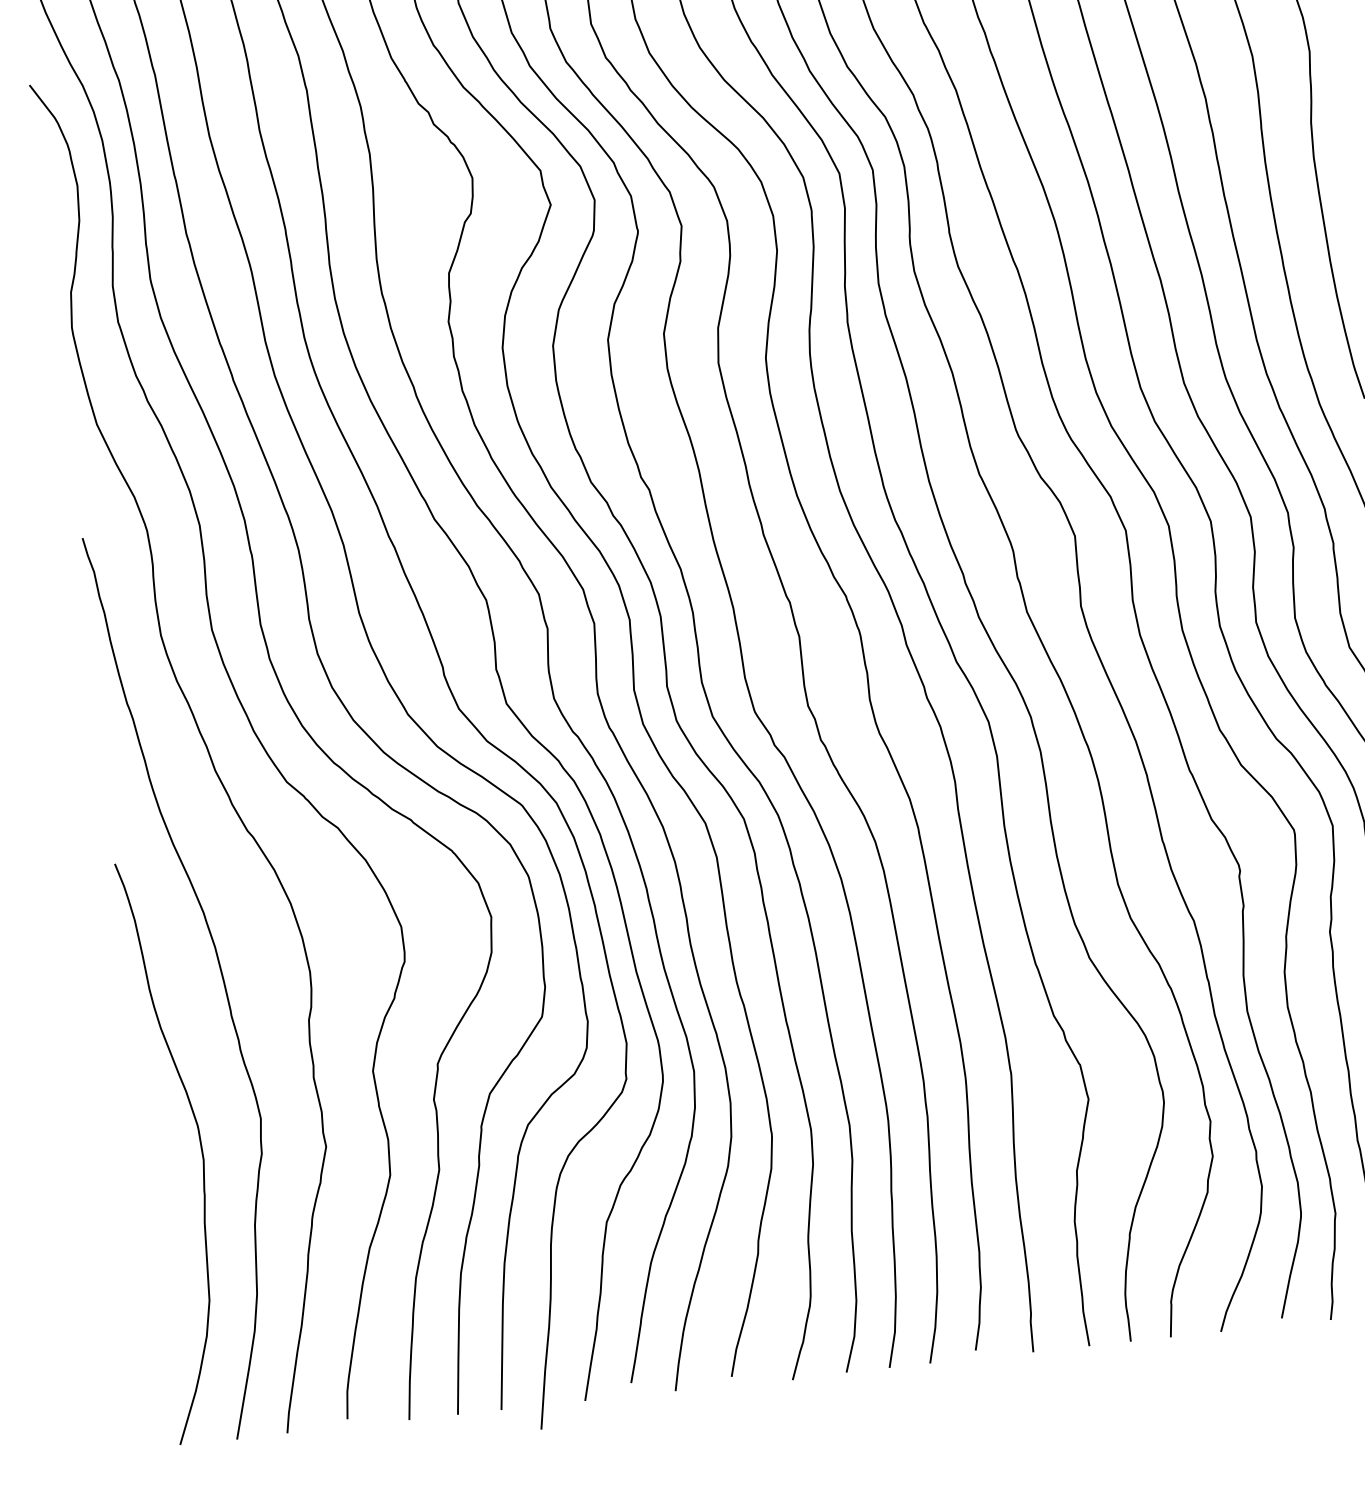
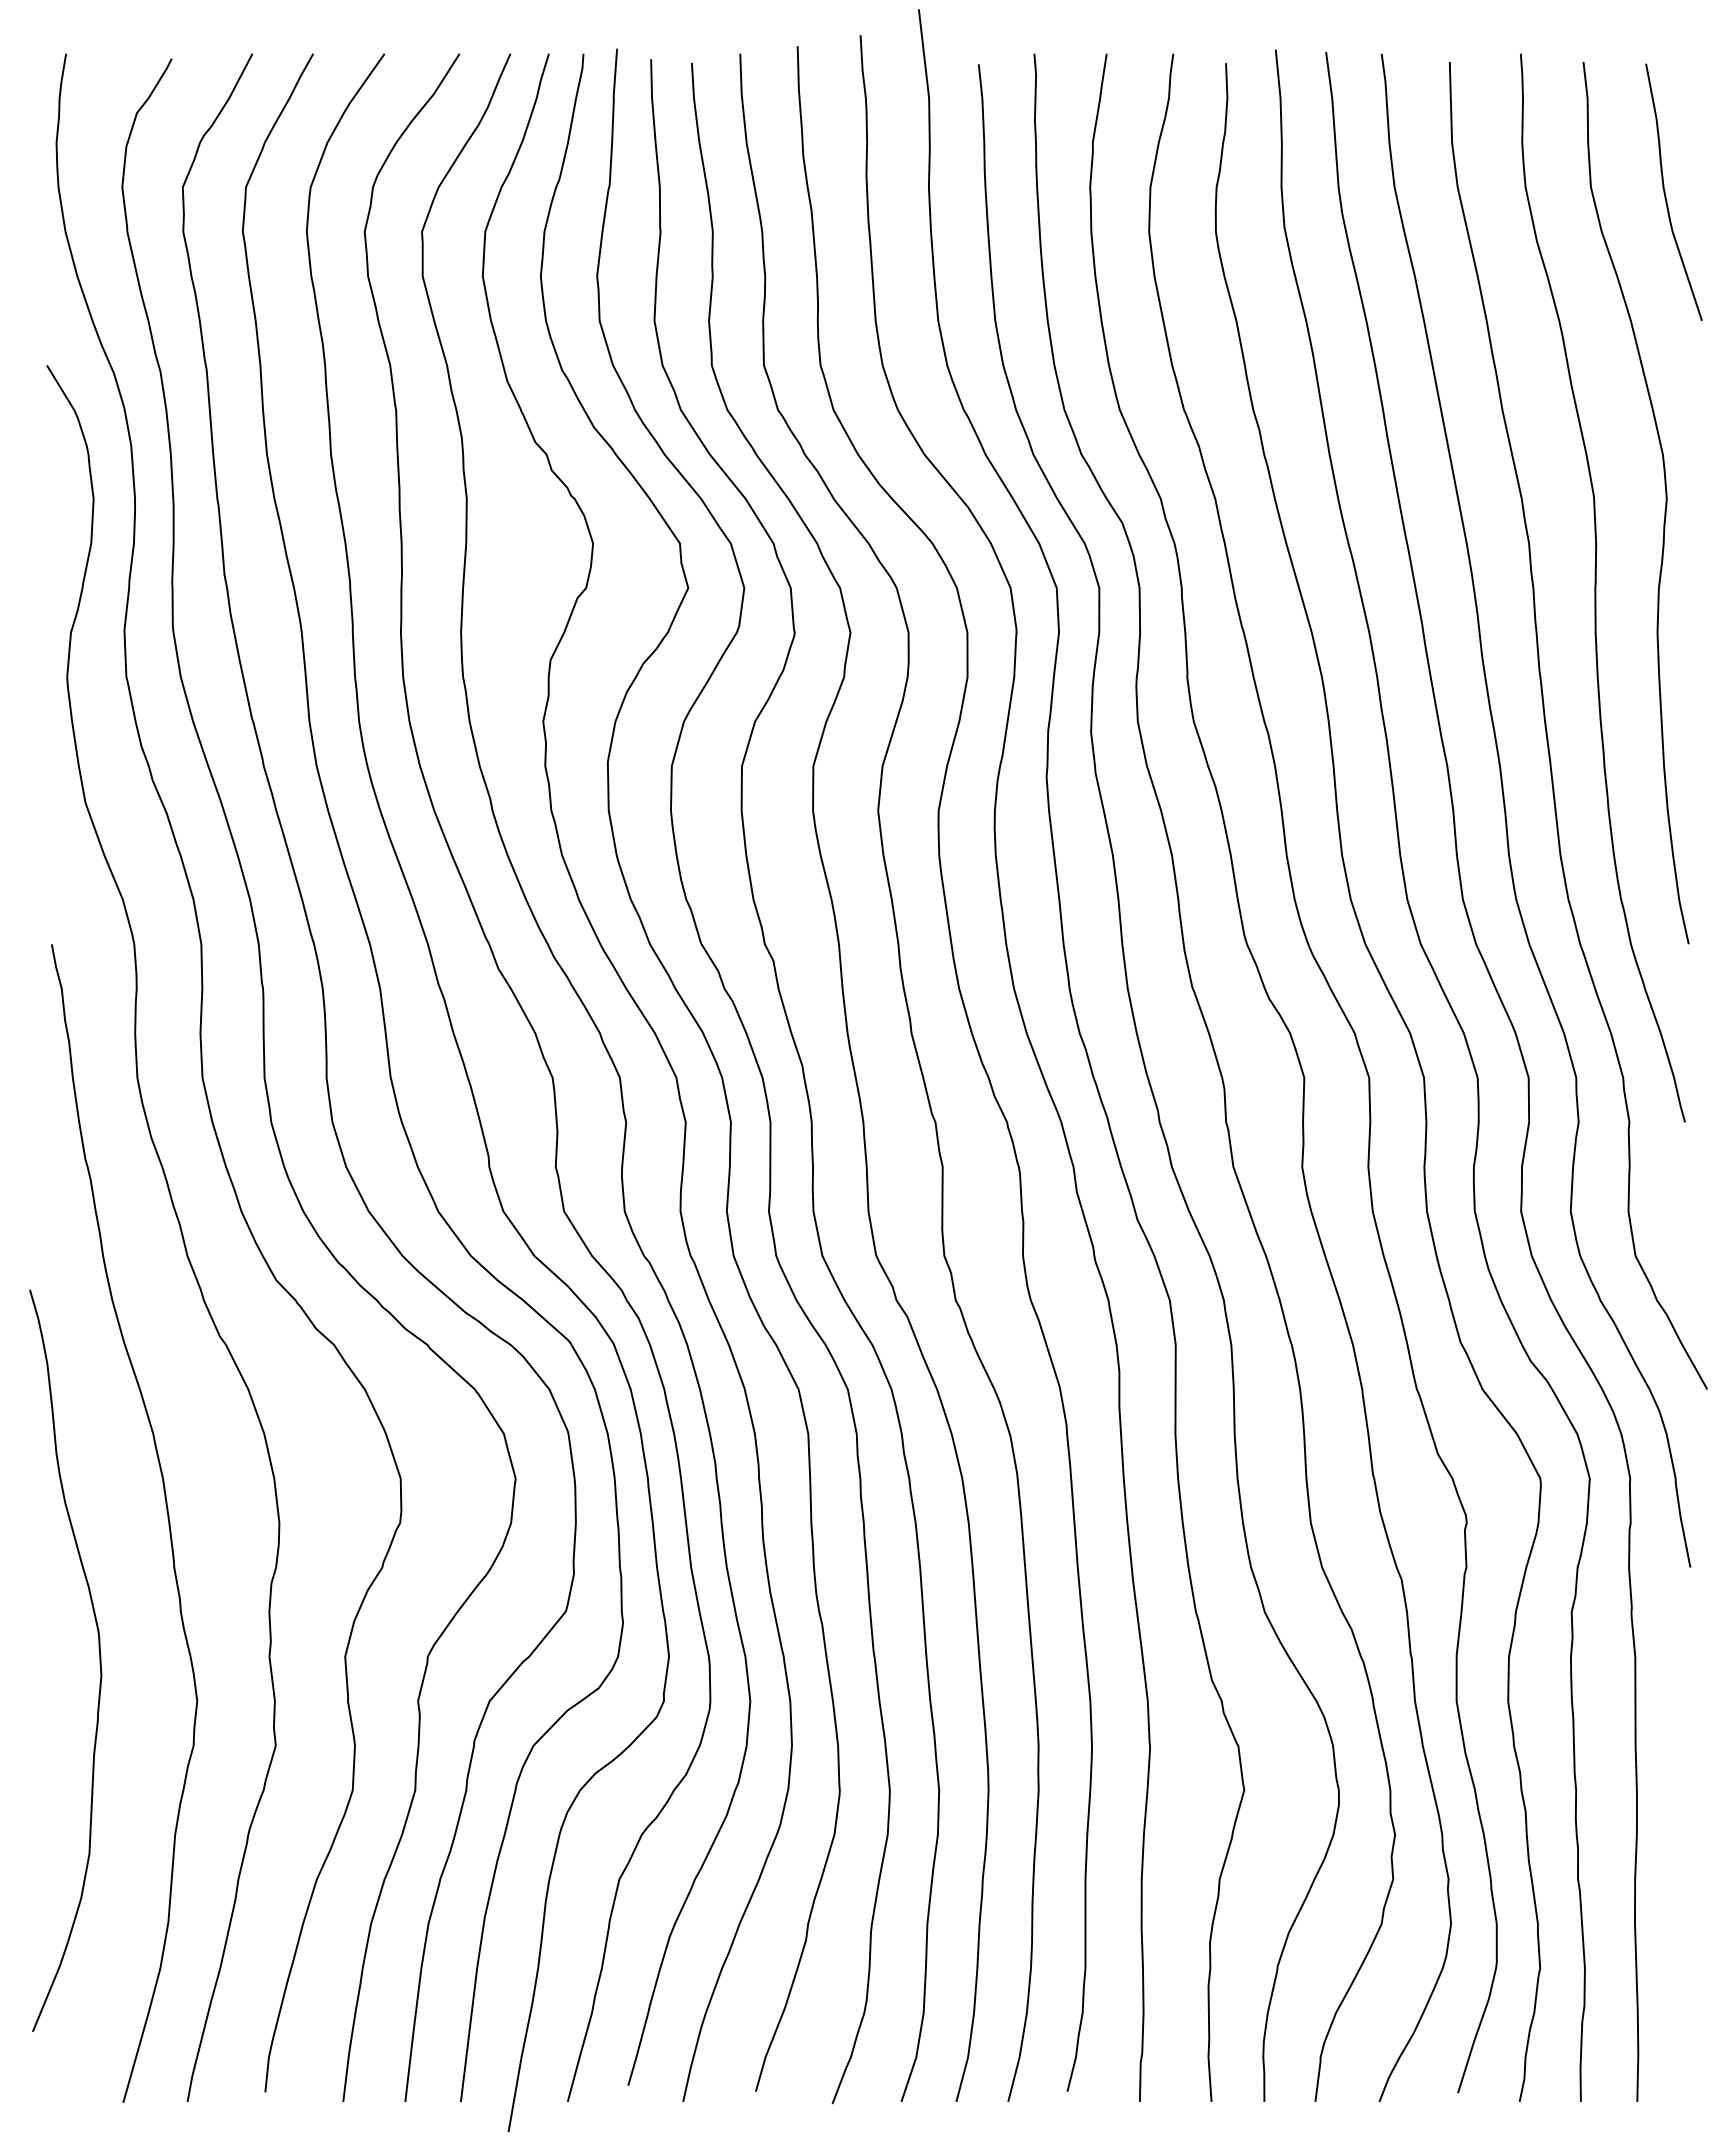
curve: (200, 1148) -> (99, 1660), moved

